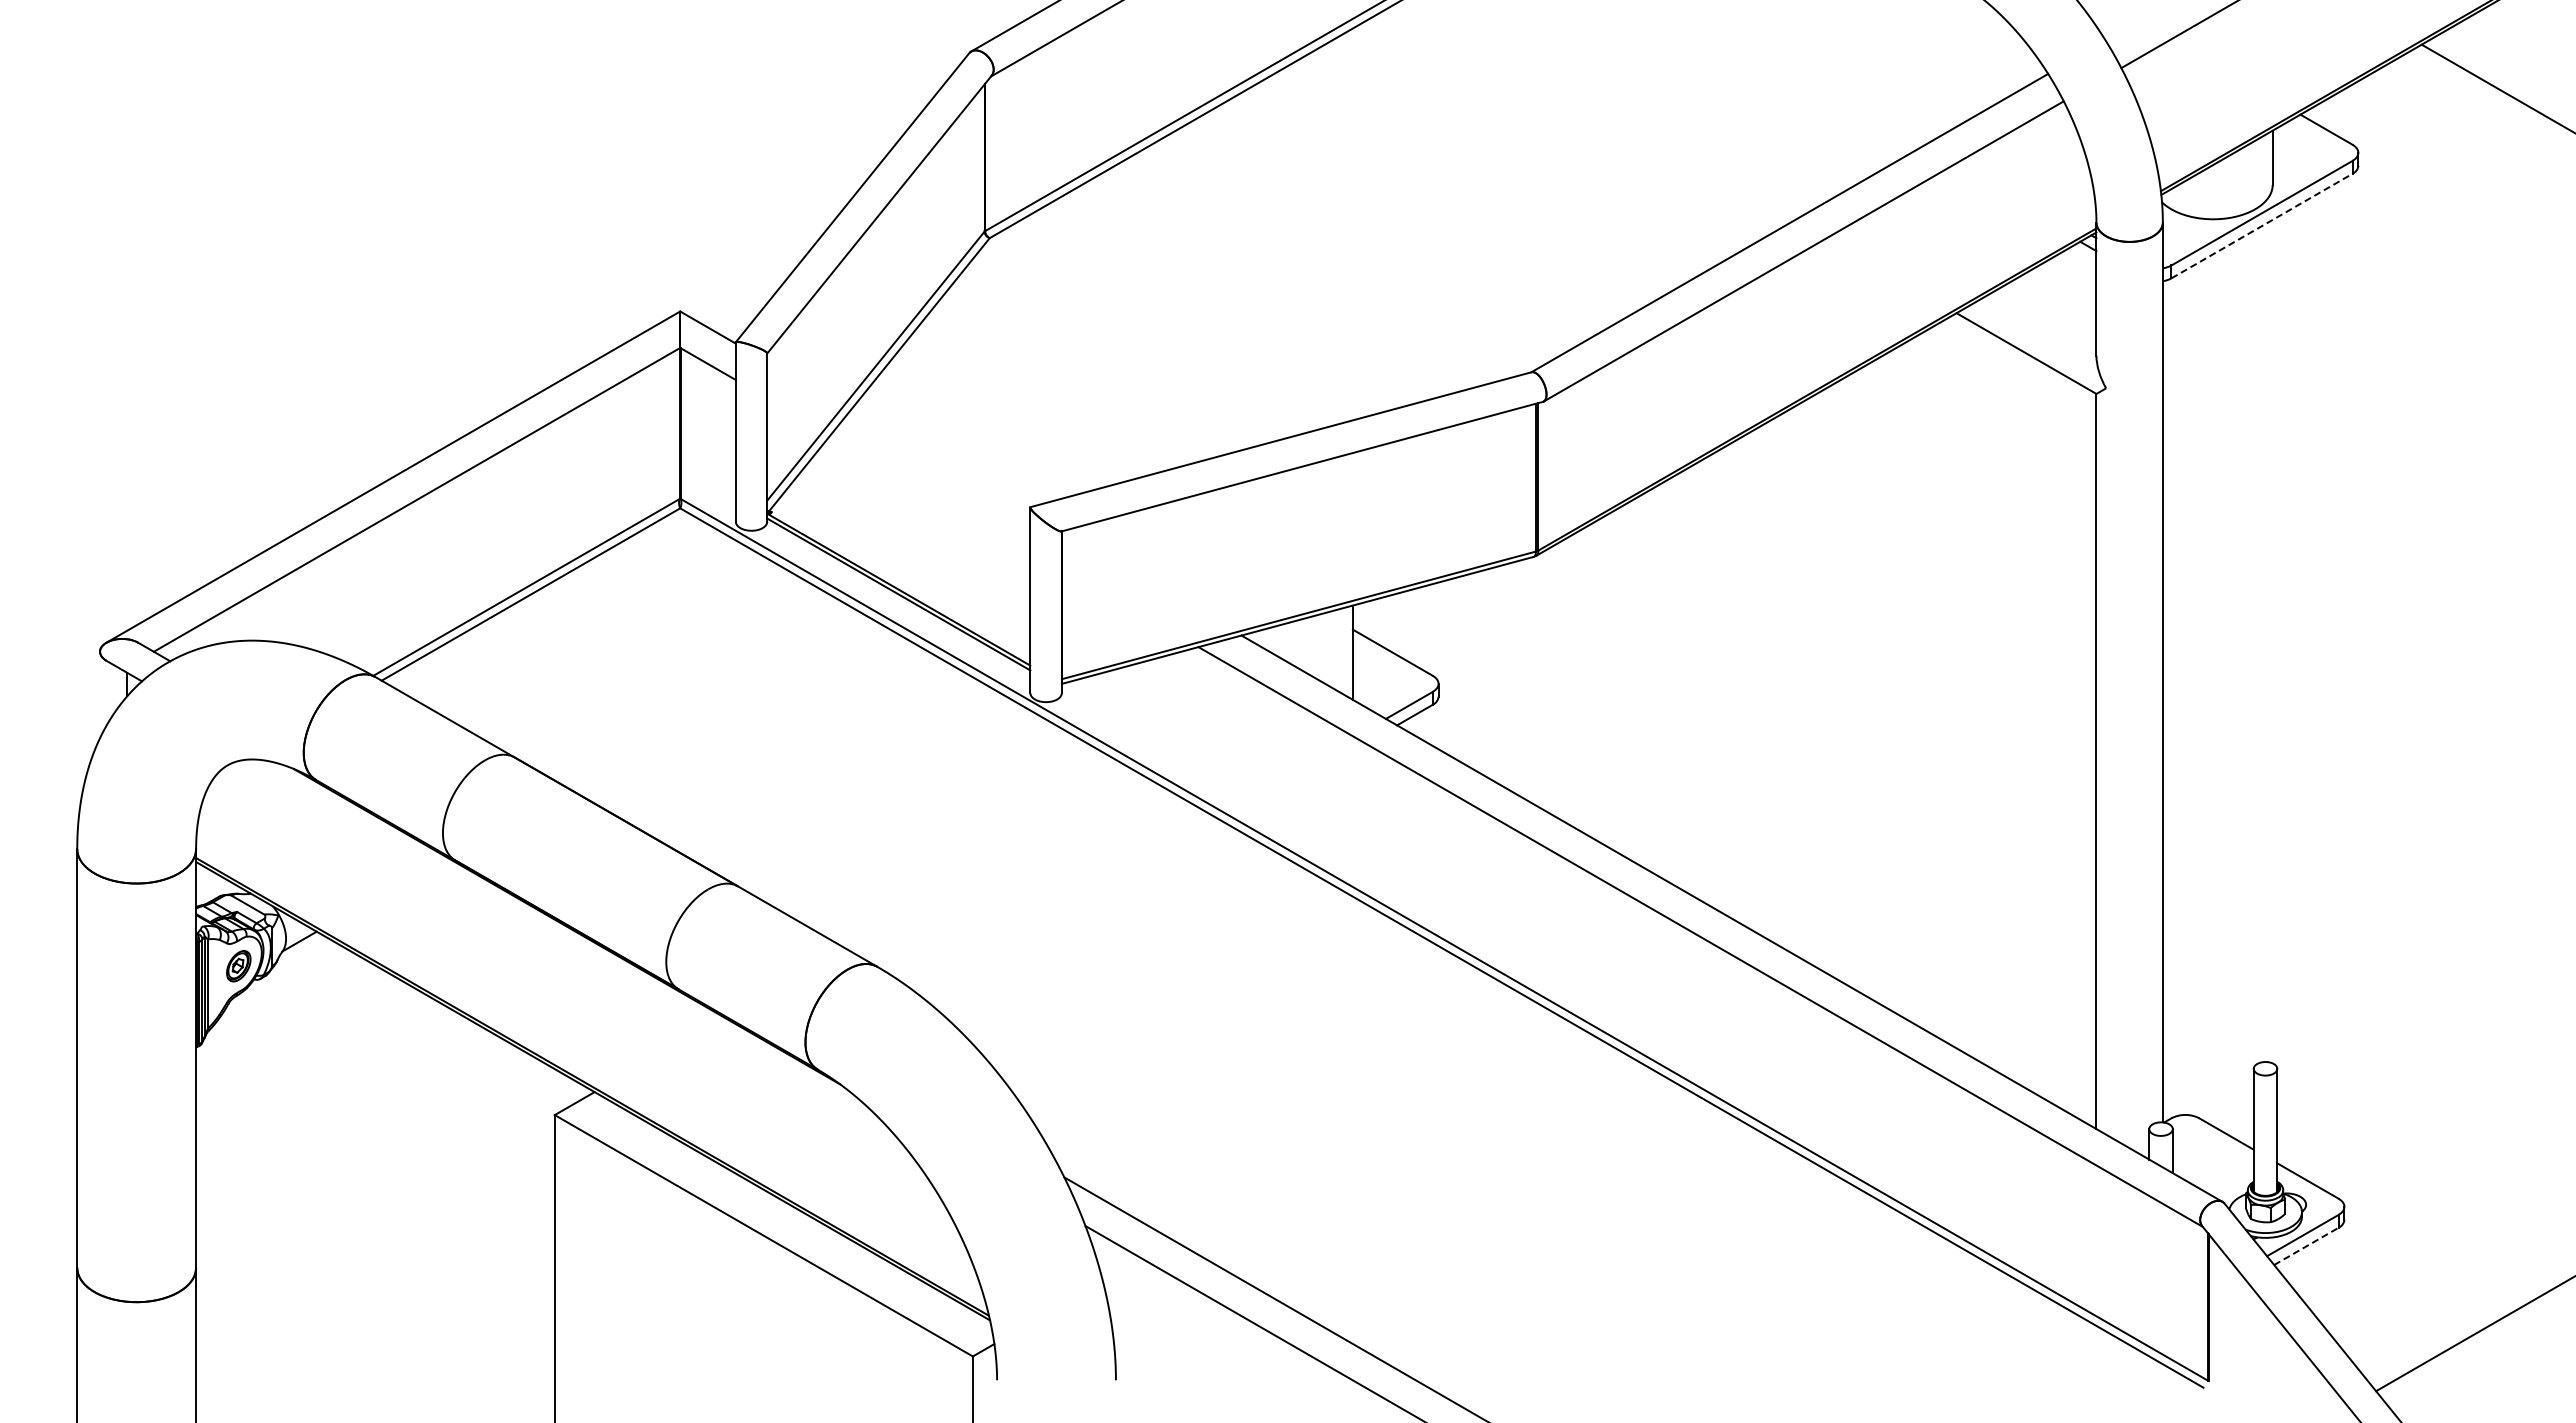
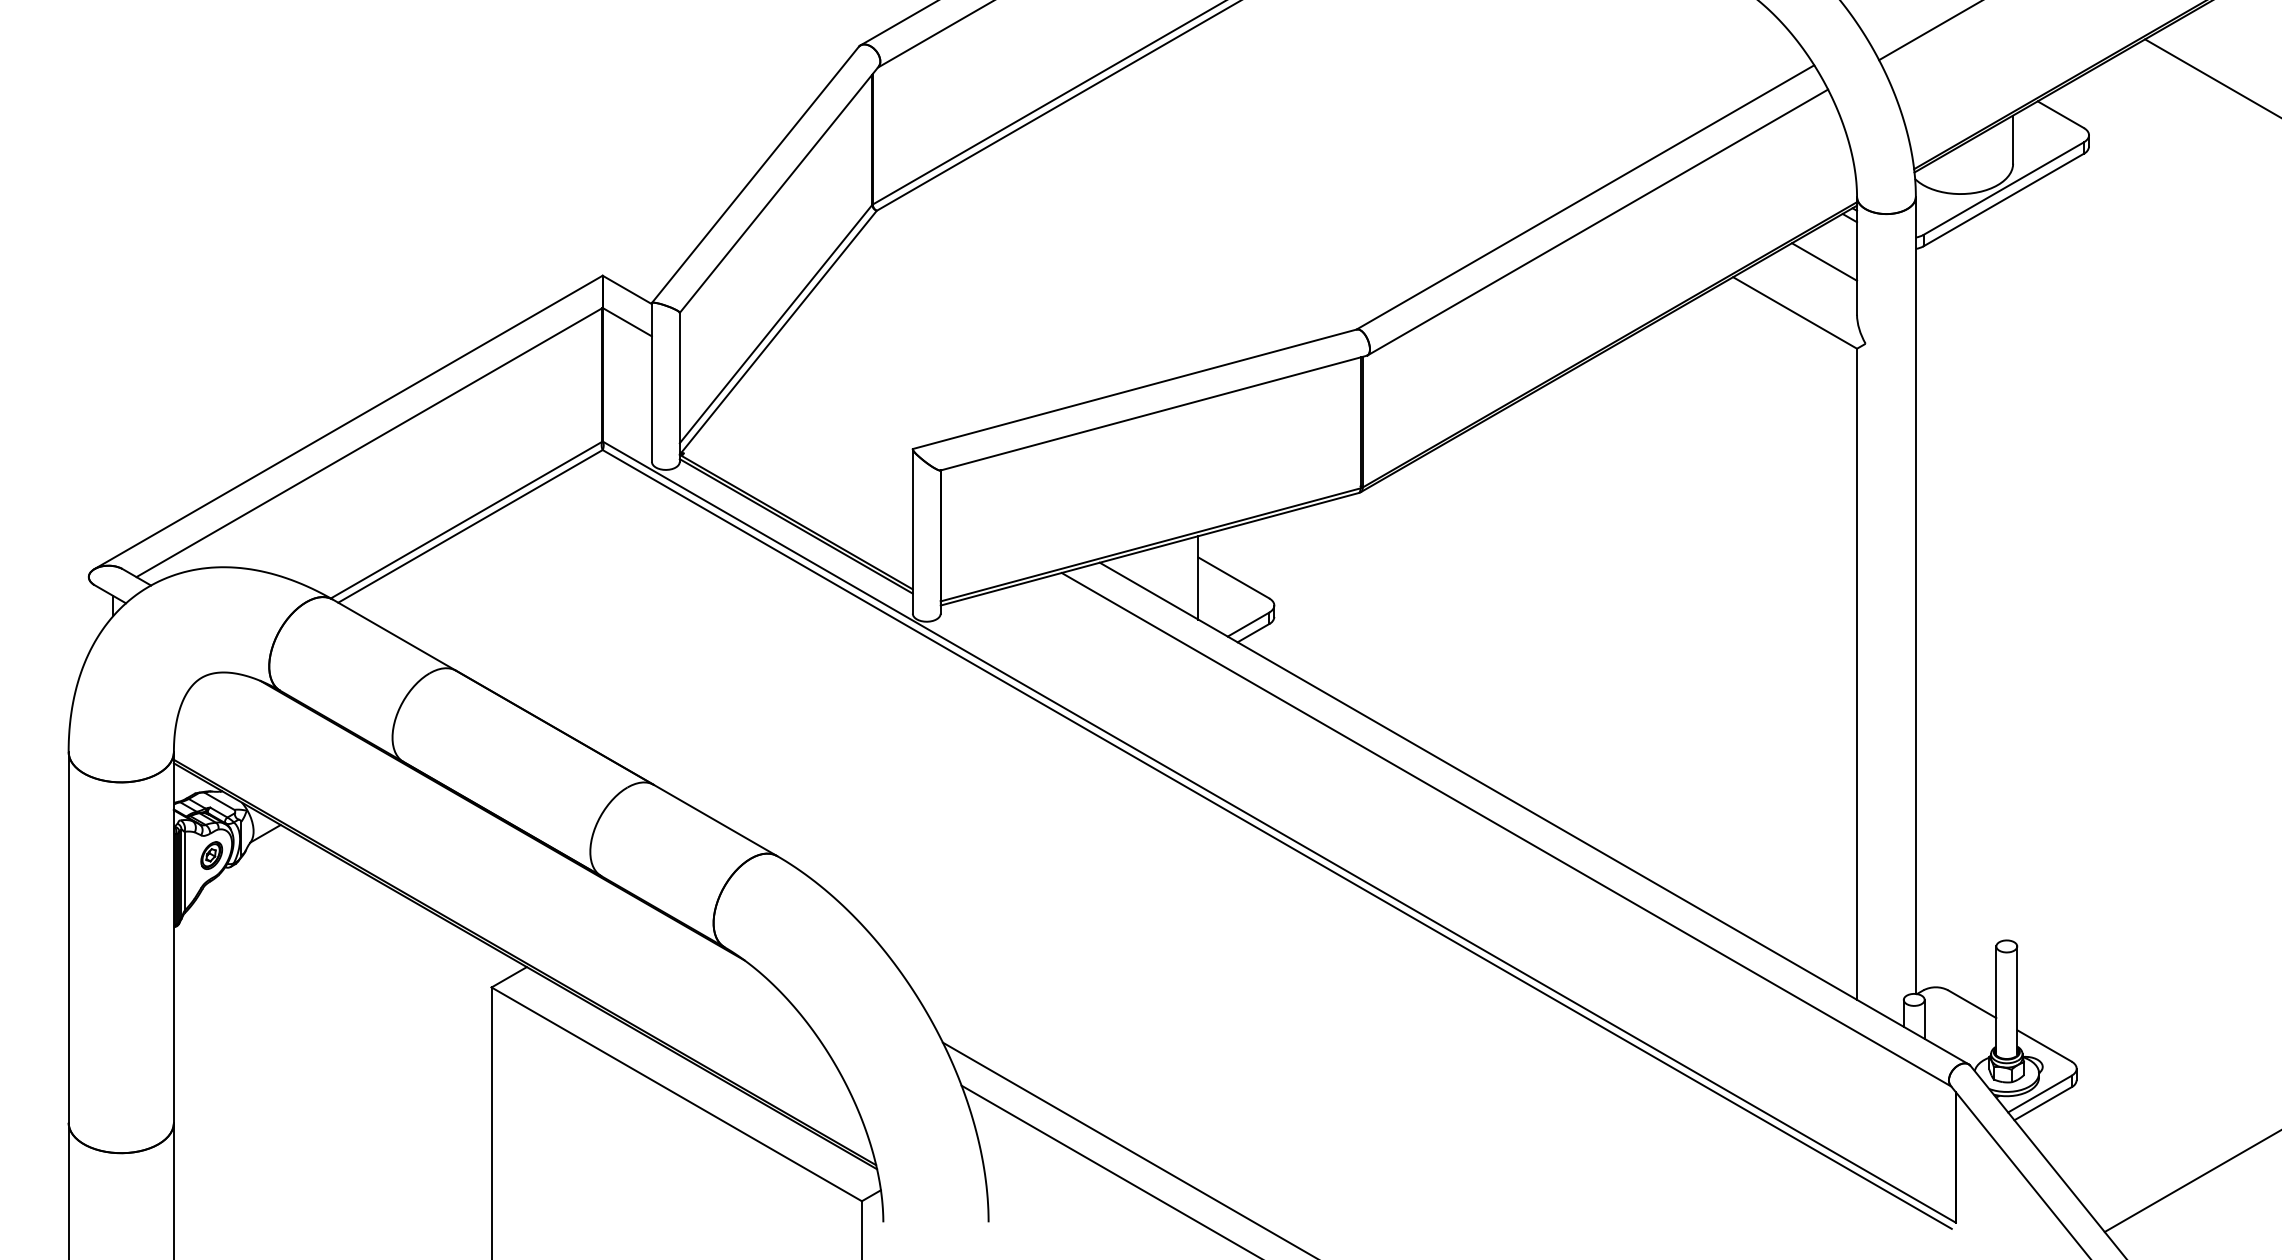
line: (2262, 226) -> (2004, 200), dashed -> solid
line: (2059, 295) -> (1824, 261), added
line: (2306, 1246) -> (2043, 1103), dashed -> solid

